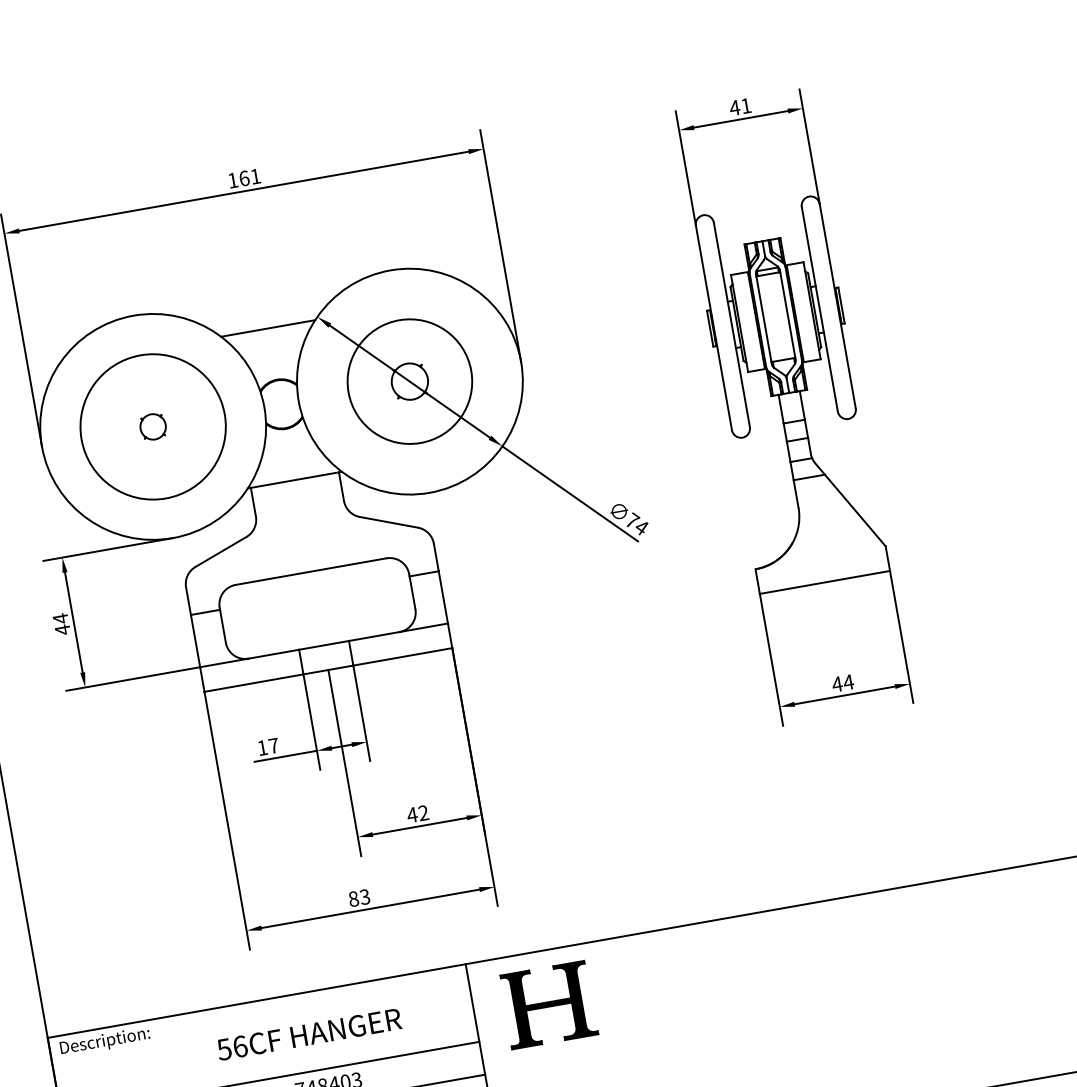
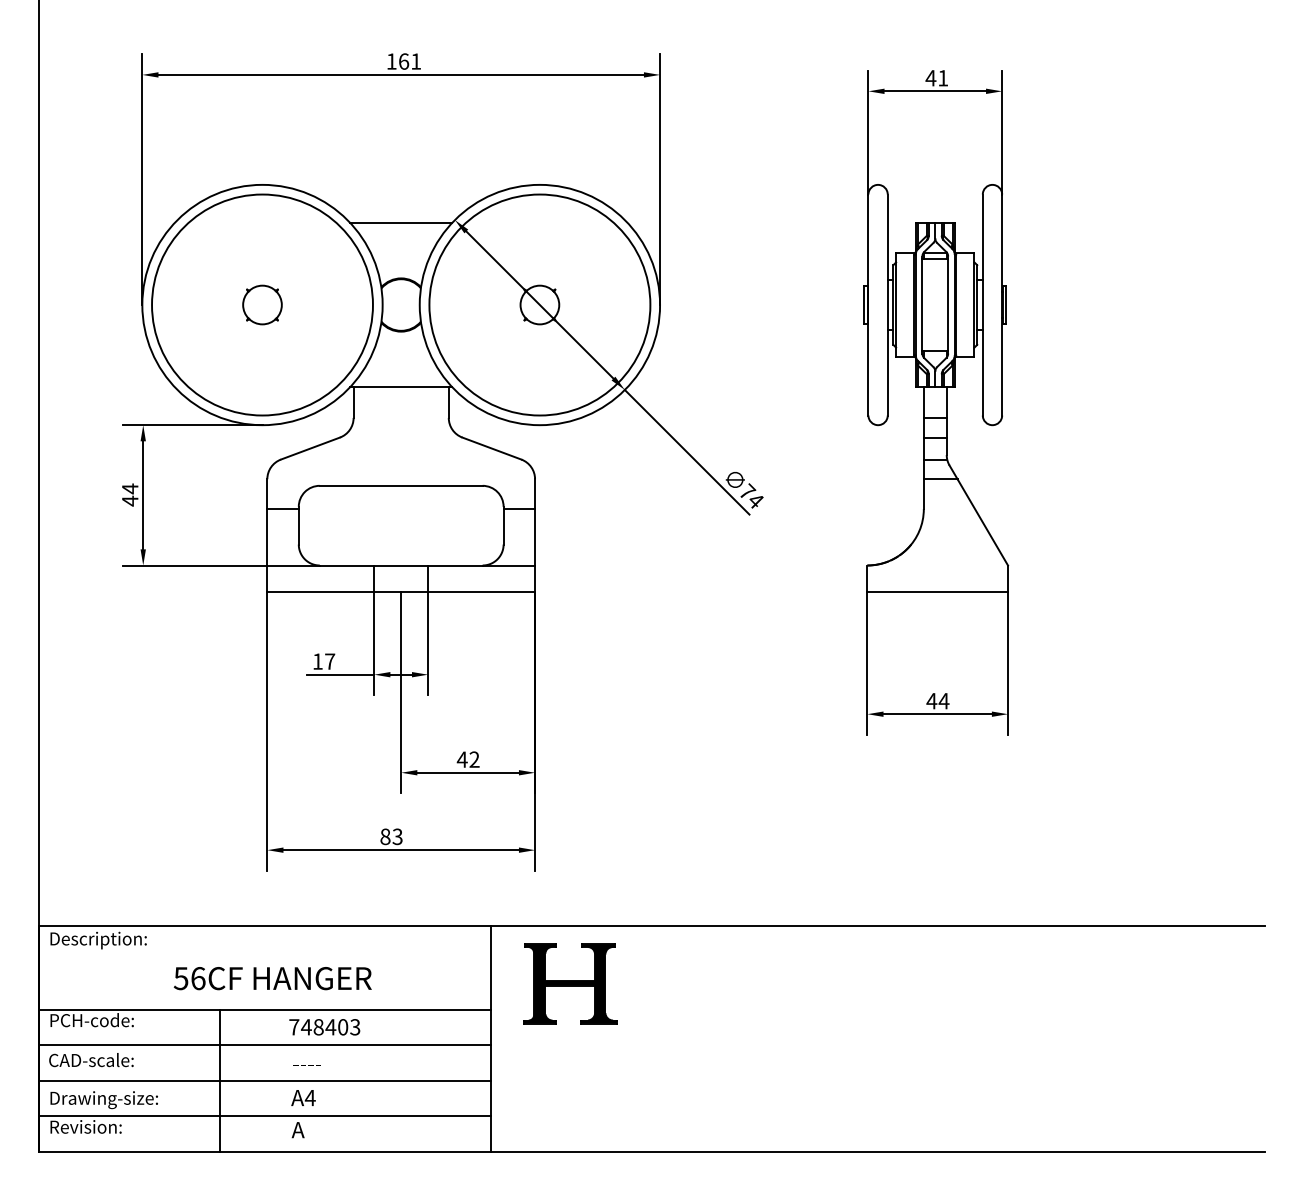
circle: (409, 381) -> (539, 304), size x1.67
circle: (153, 426) -> (262, 304), size x1.43
part: (153, 426) -> (262, 304), size x1.43
text: (308, 1034) -> (272, 978), moved

